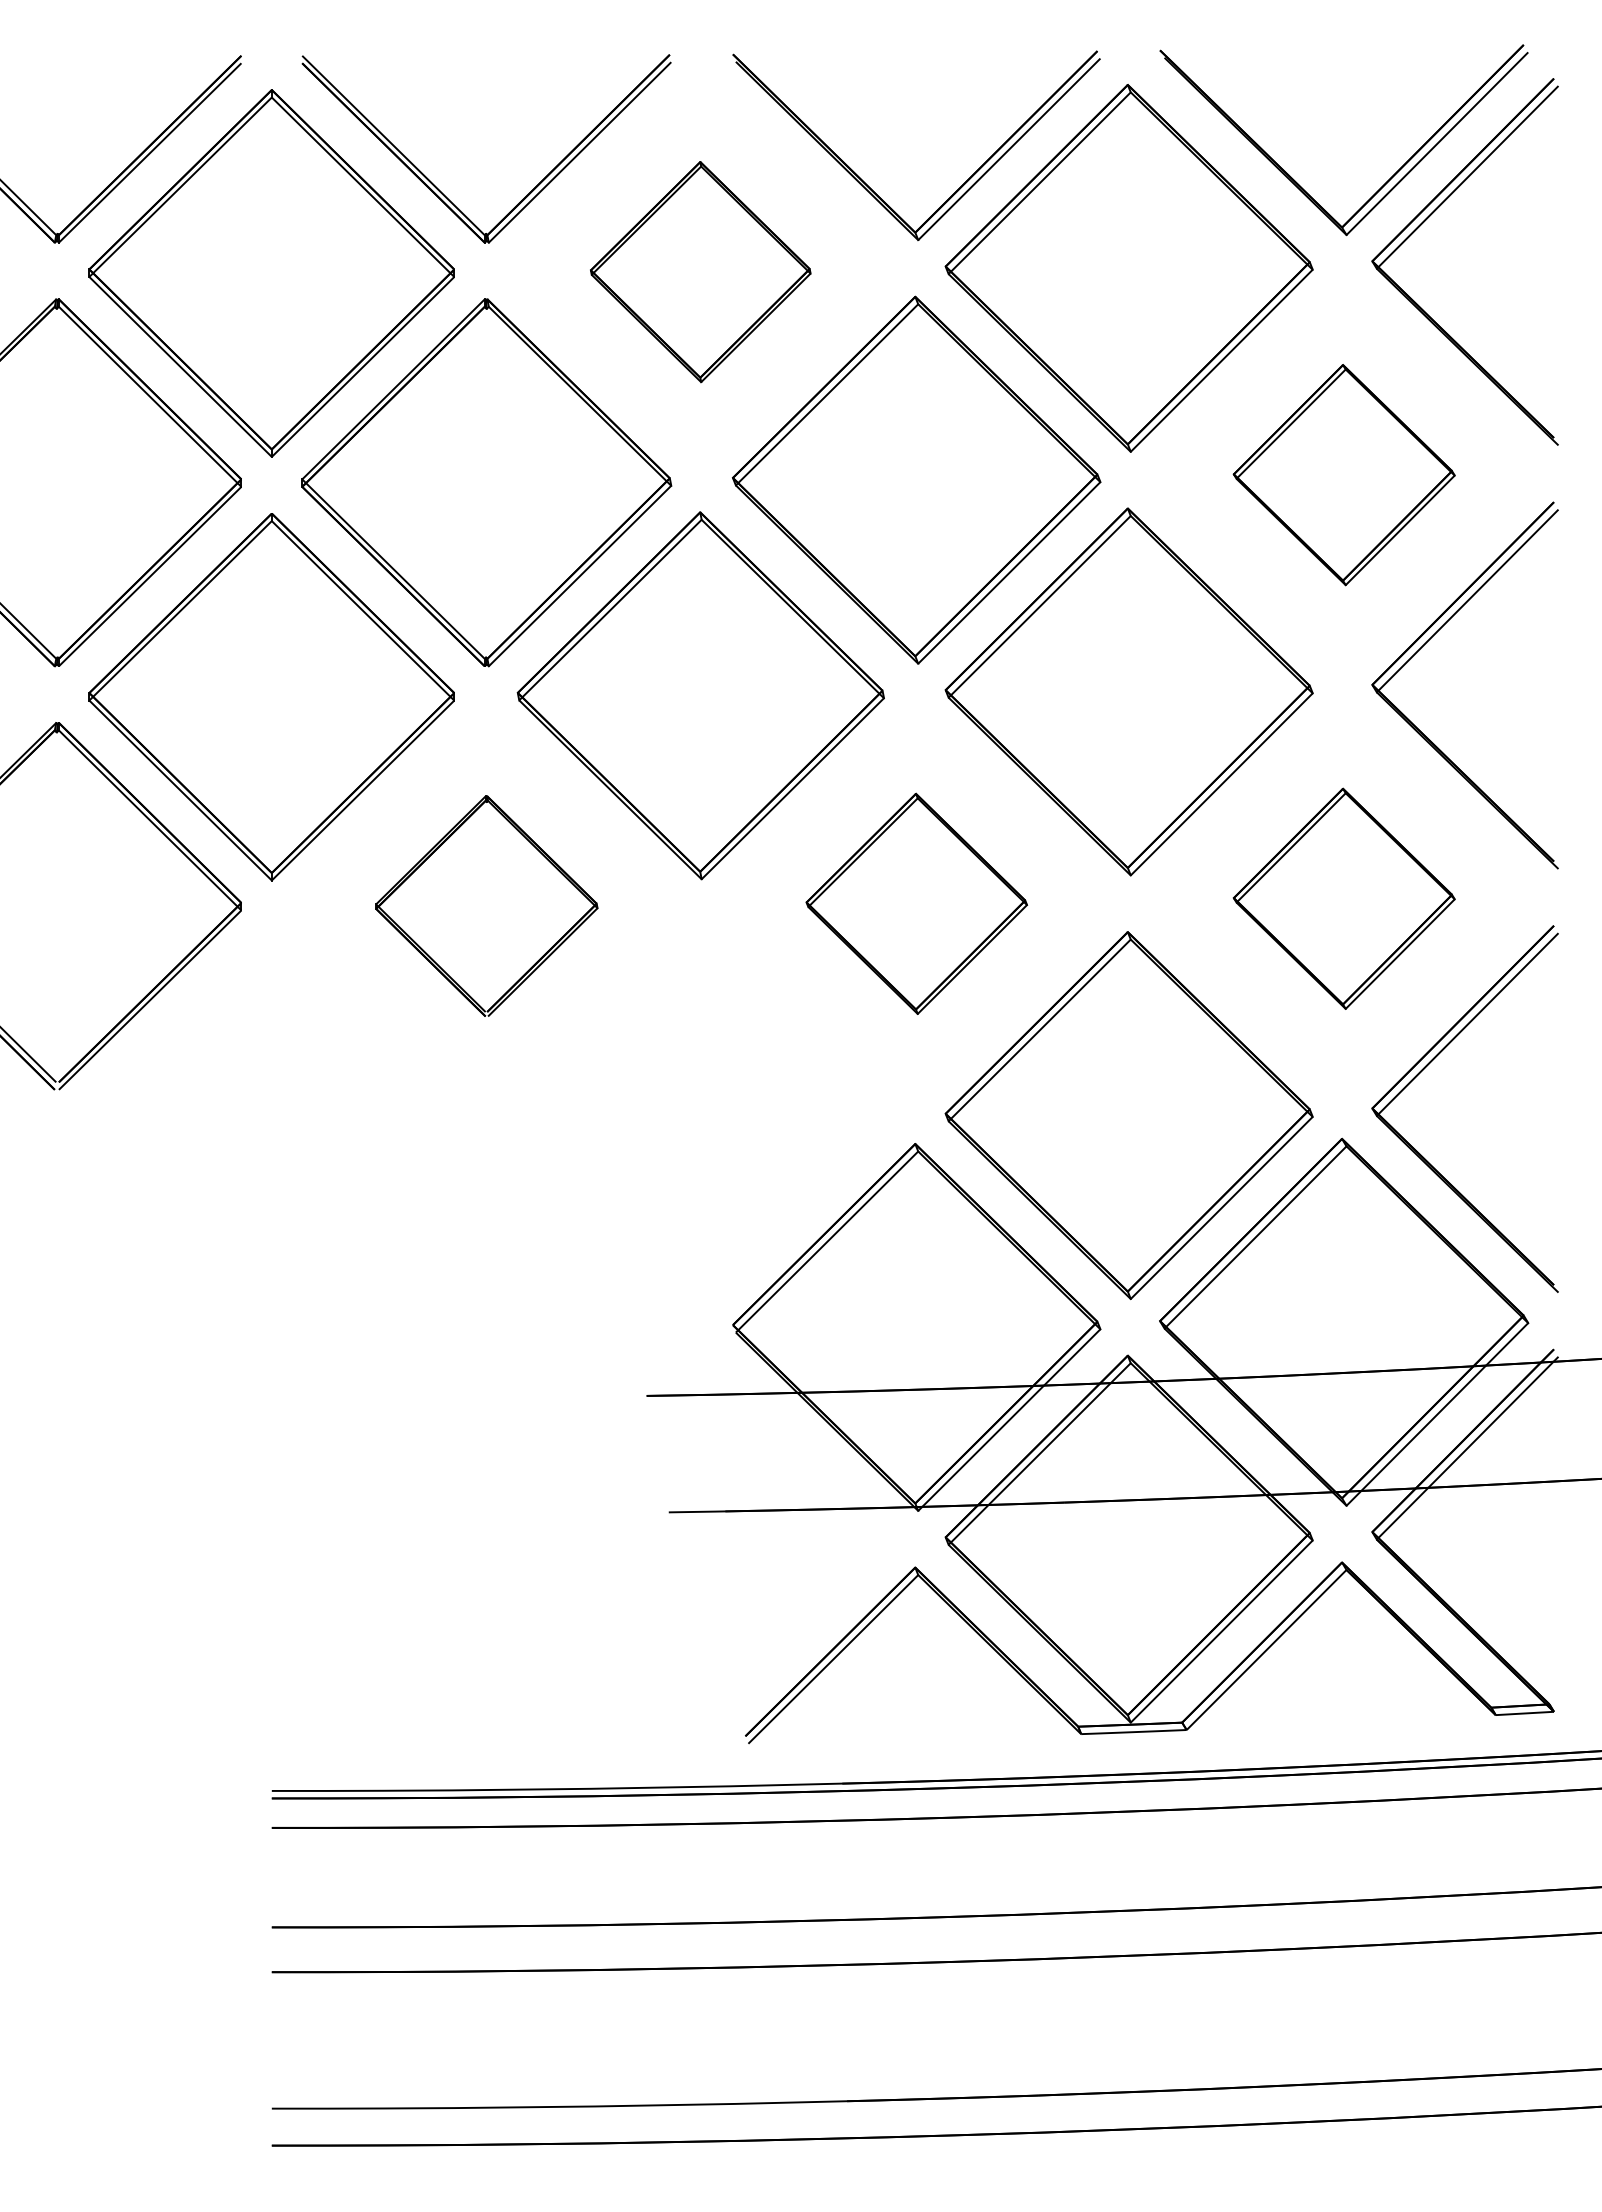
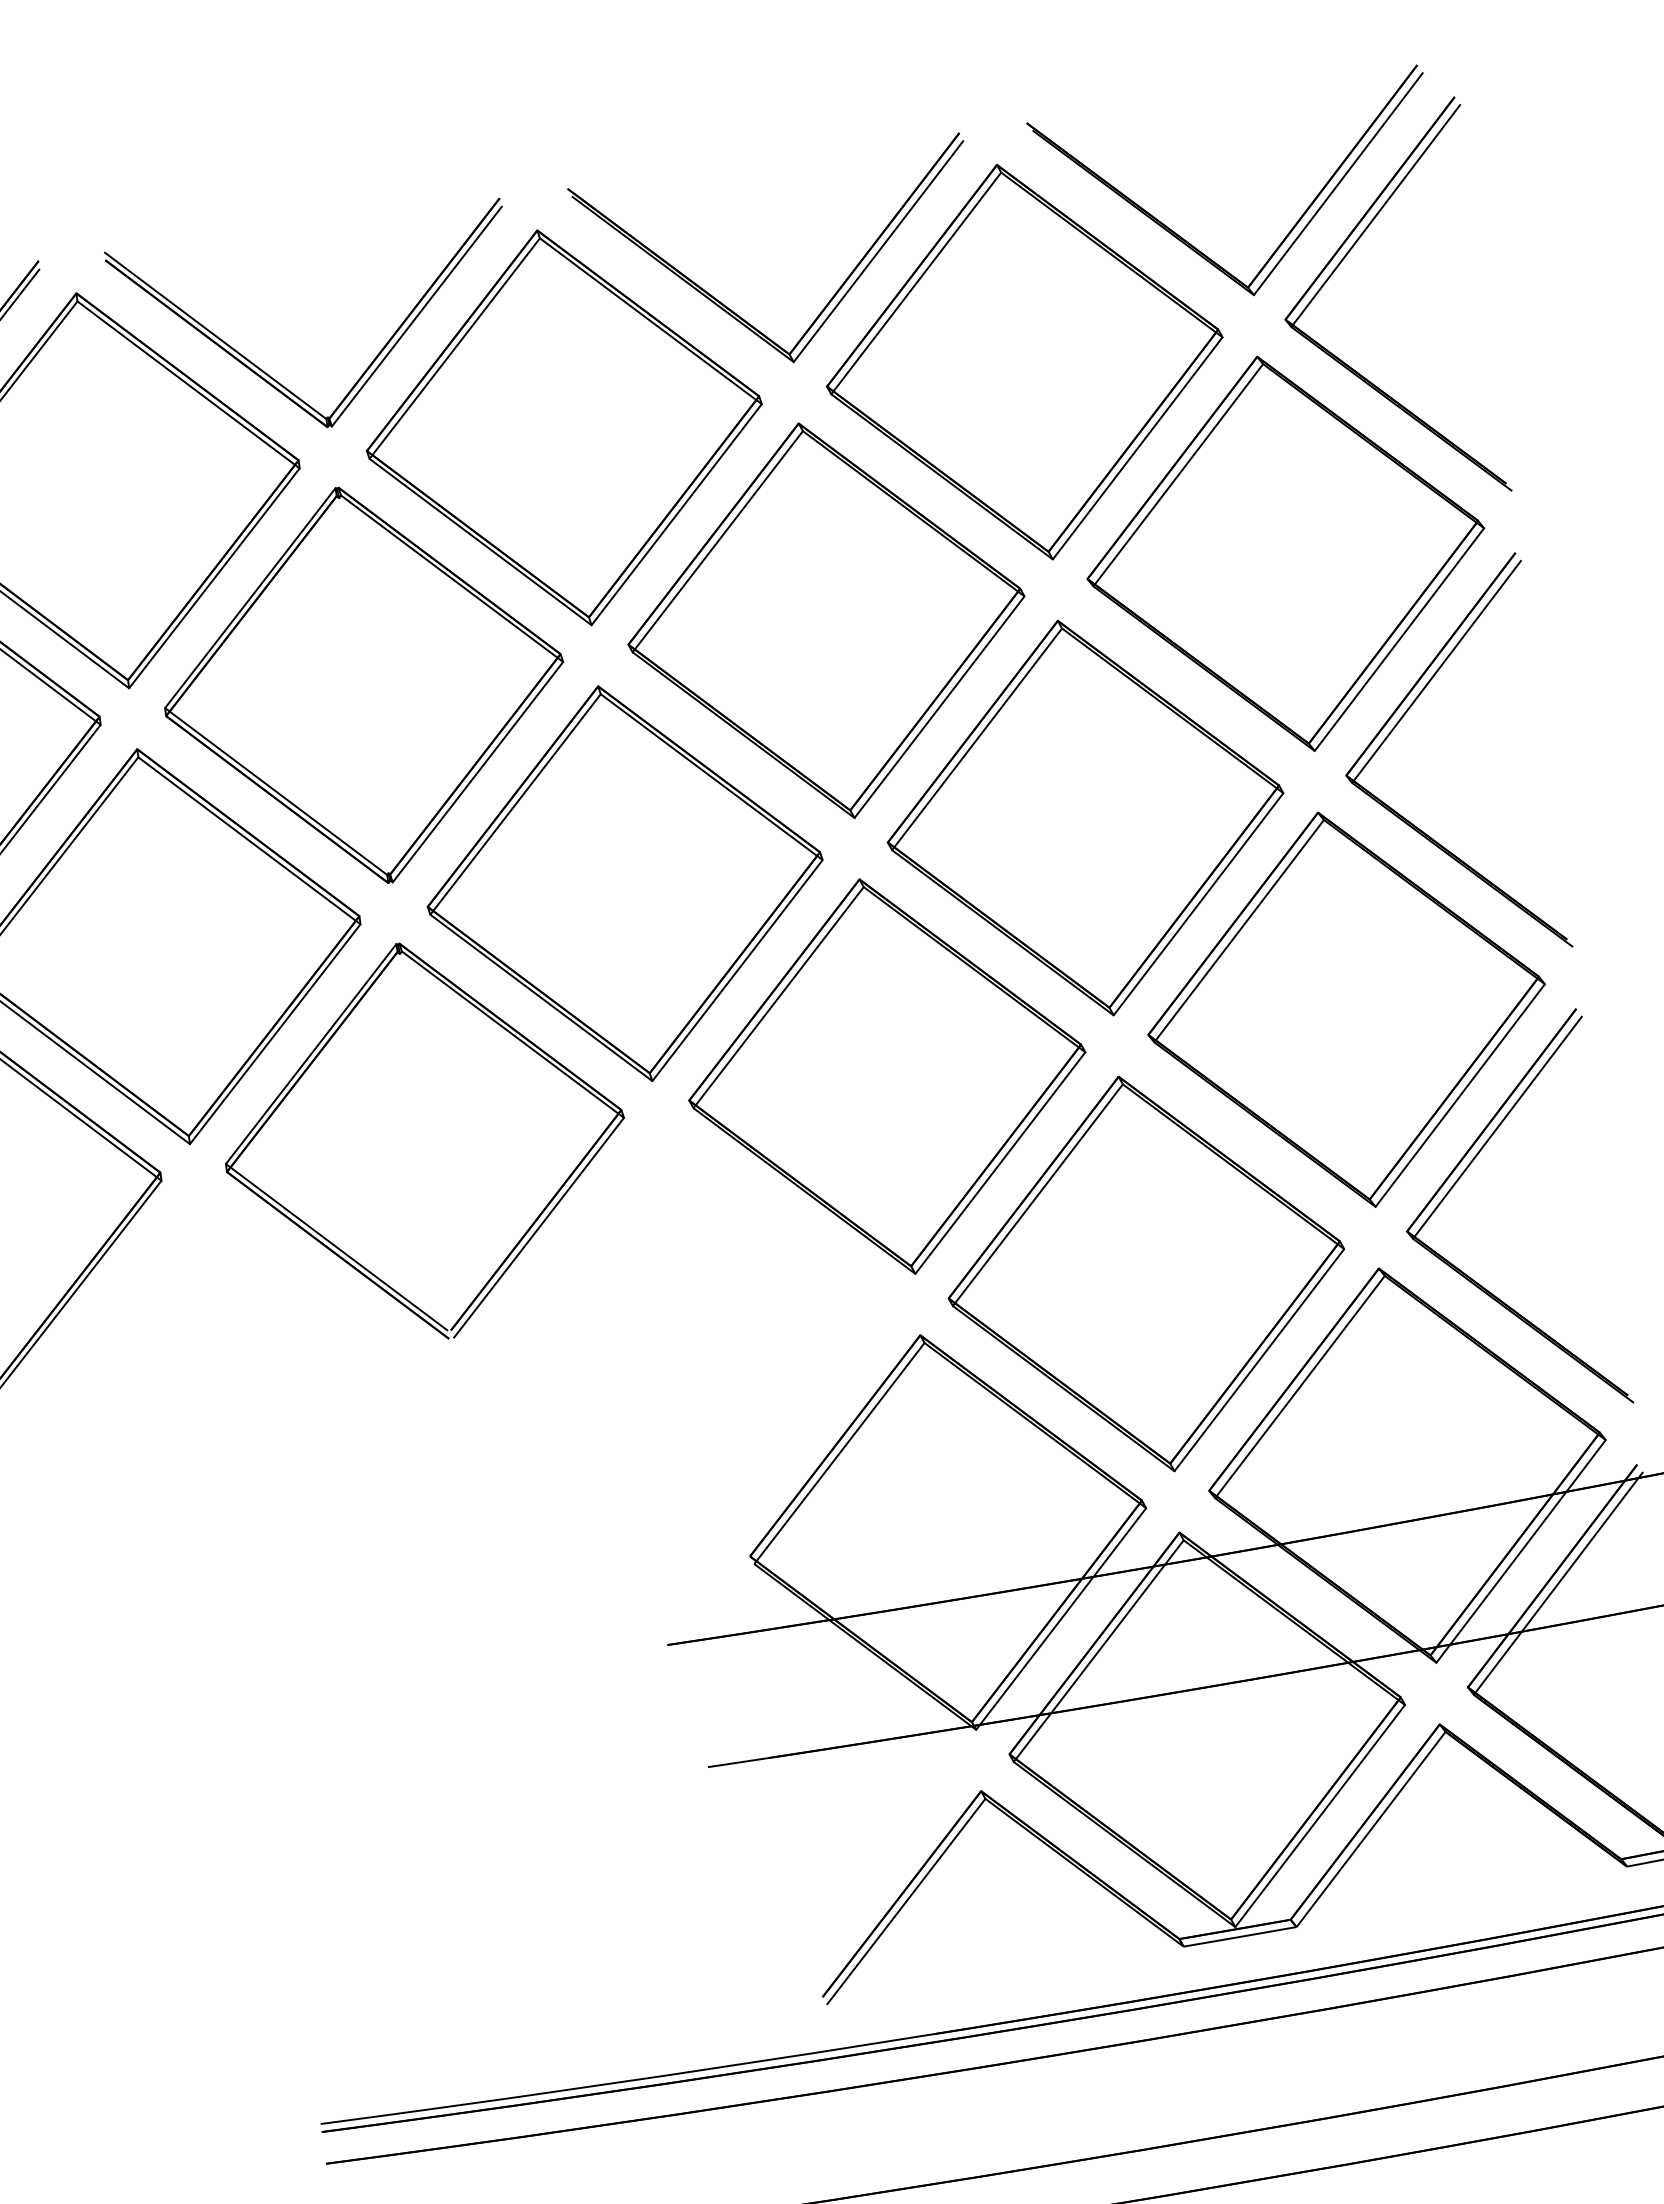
part: (700, 271) -> (563, 427), size x1.67
part: (1344, 474) -> (1286, 553), size x1.67
part: (1344, 898) -> (1347, 1009), size x1.67
part: (916, 903) -> (887, 1076), size x1.67
part: (486, 906) -> (424, 1141), size x1.67

